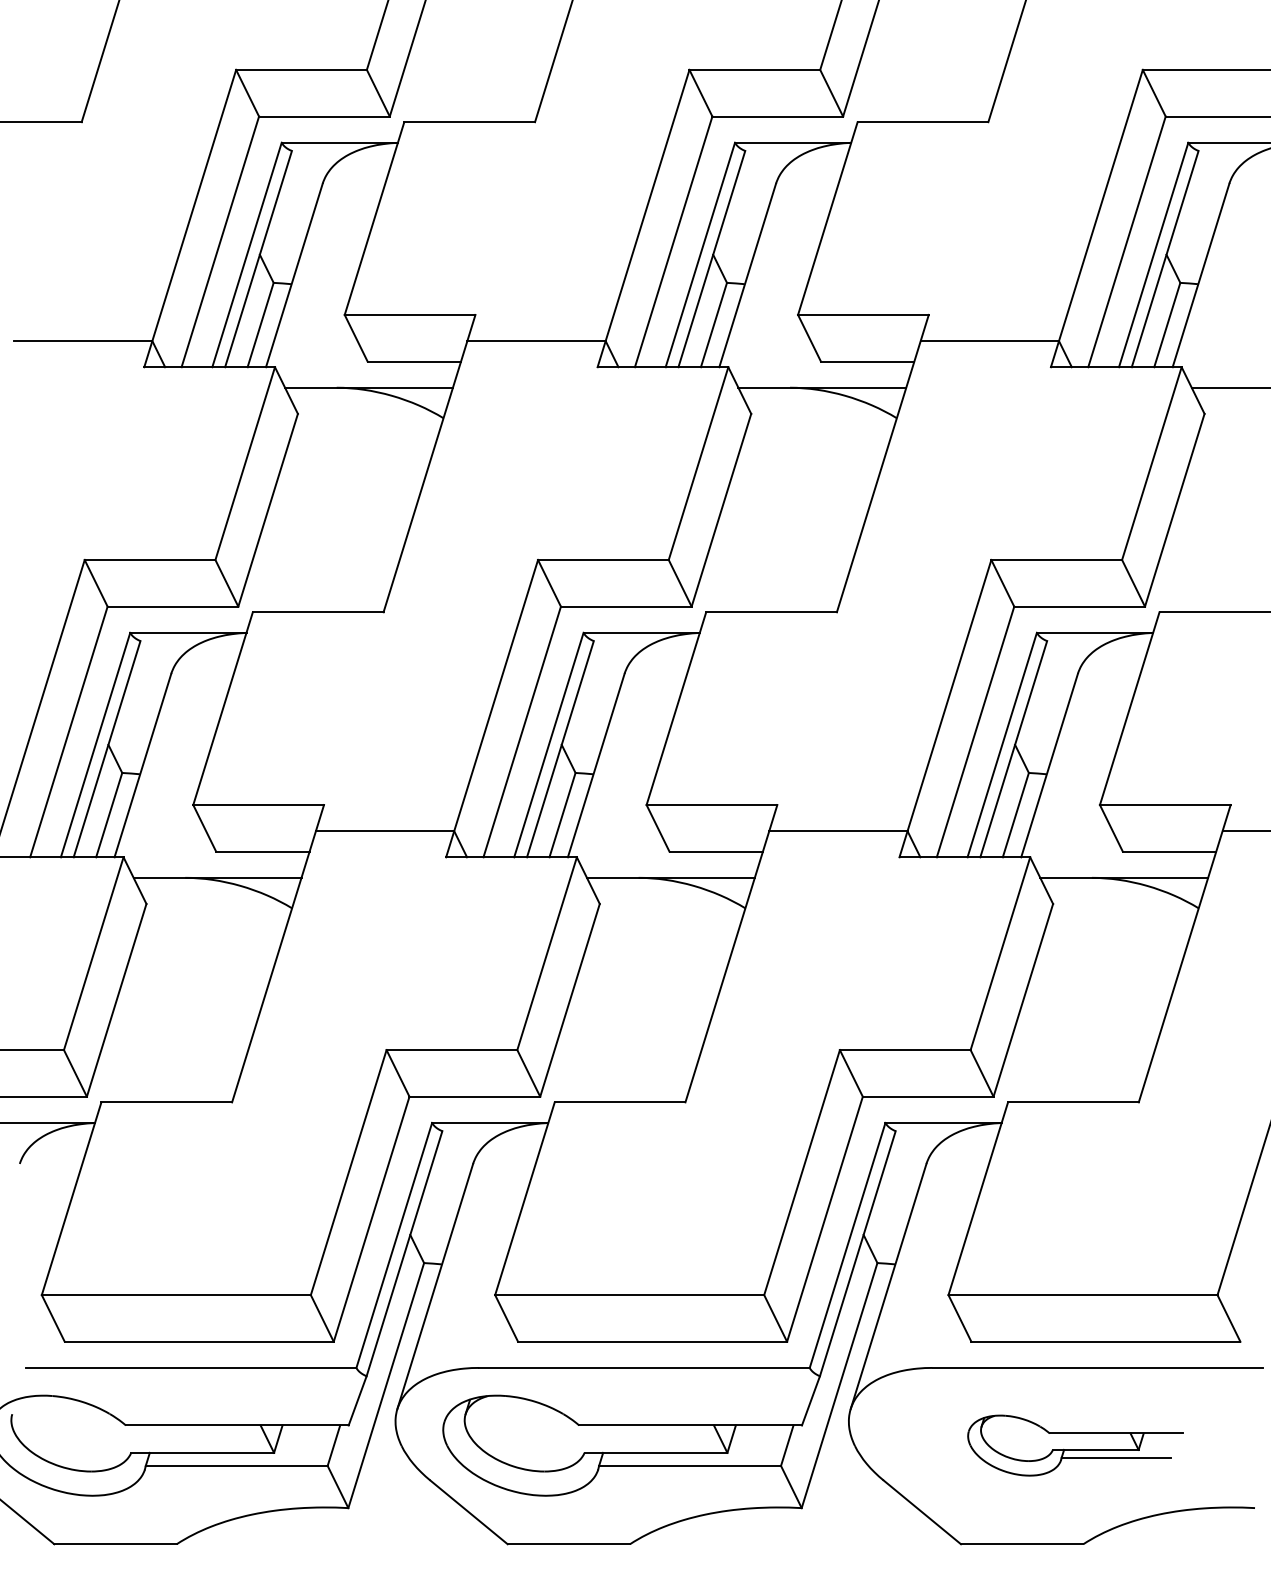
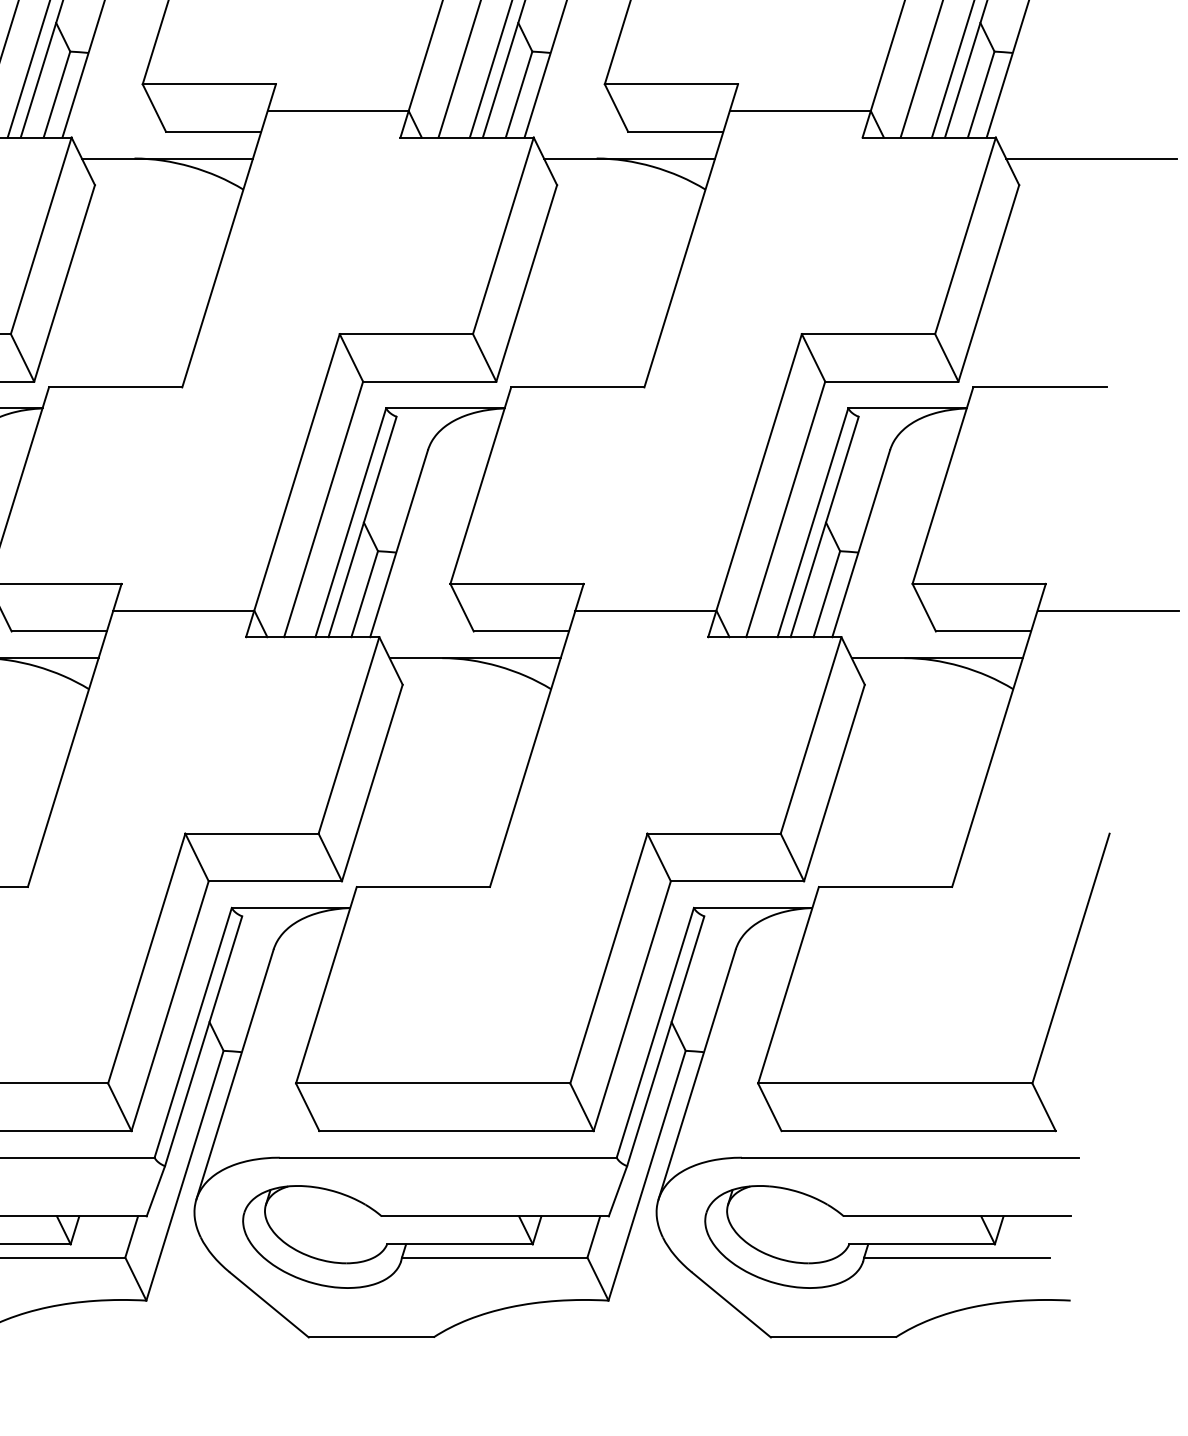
part: (1075, 1445) -> (887, 1236), size x1.67

